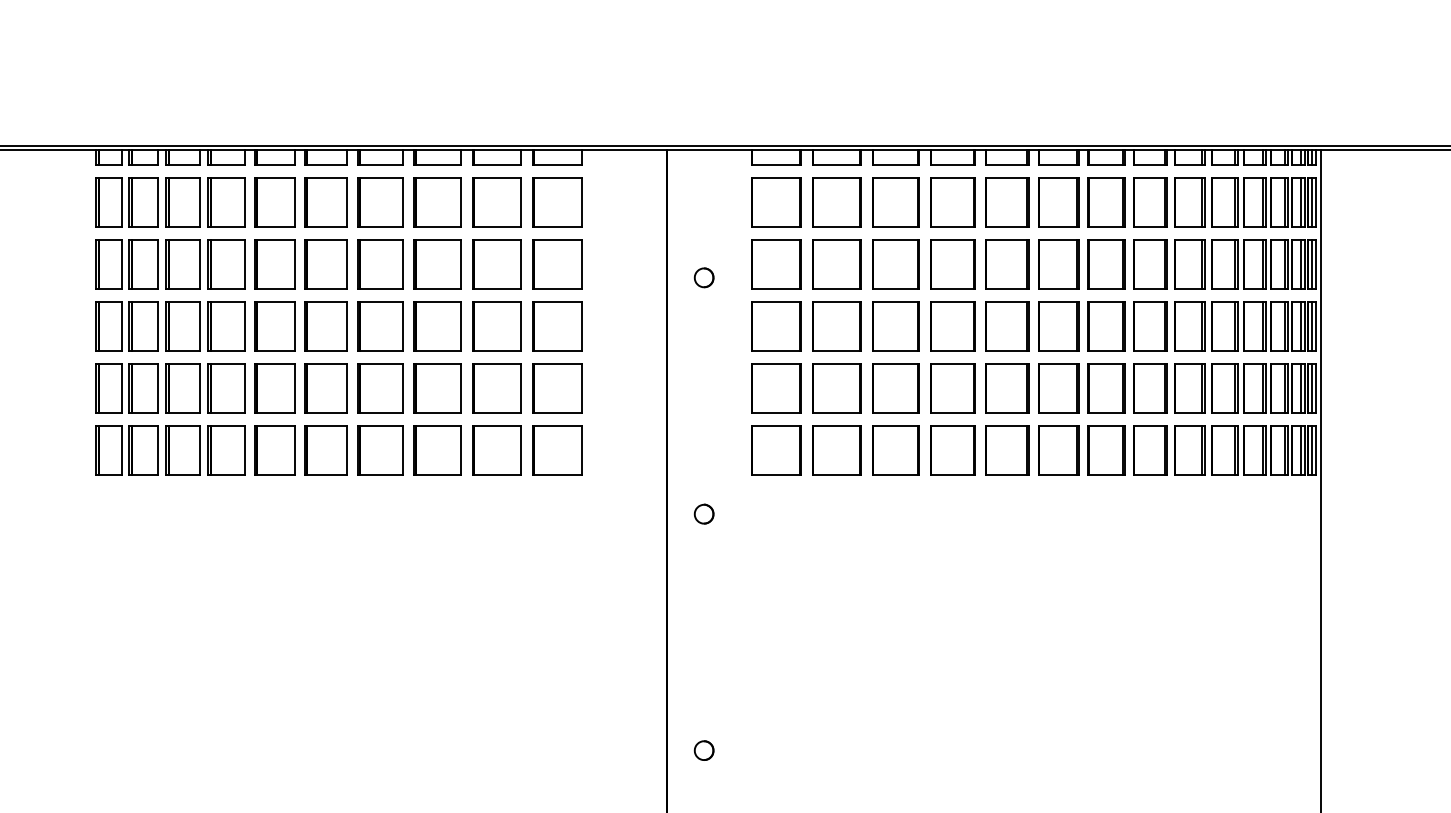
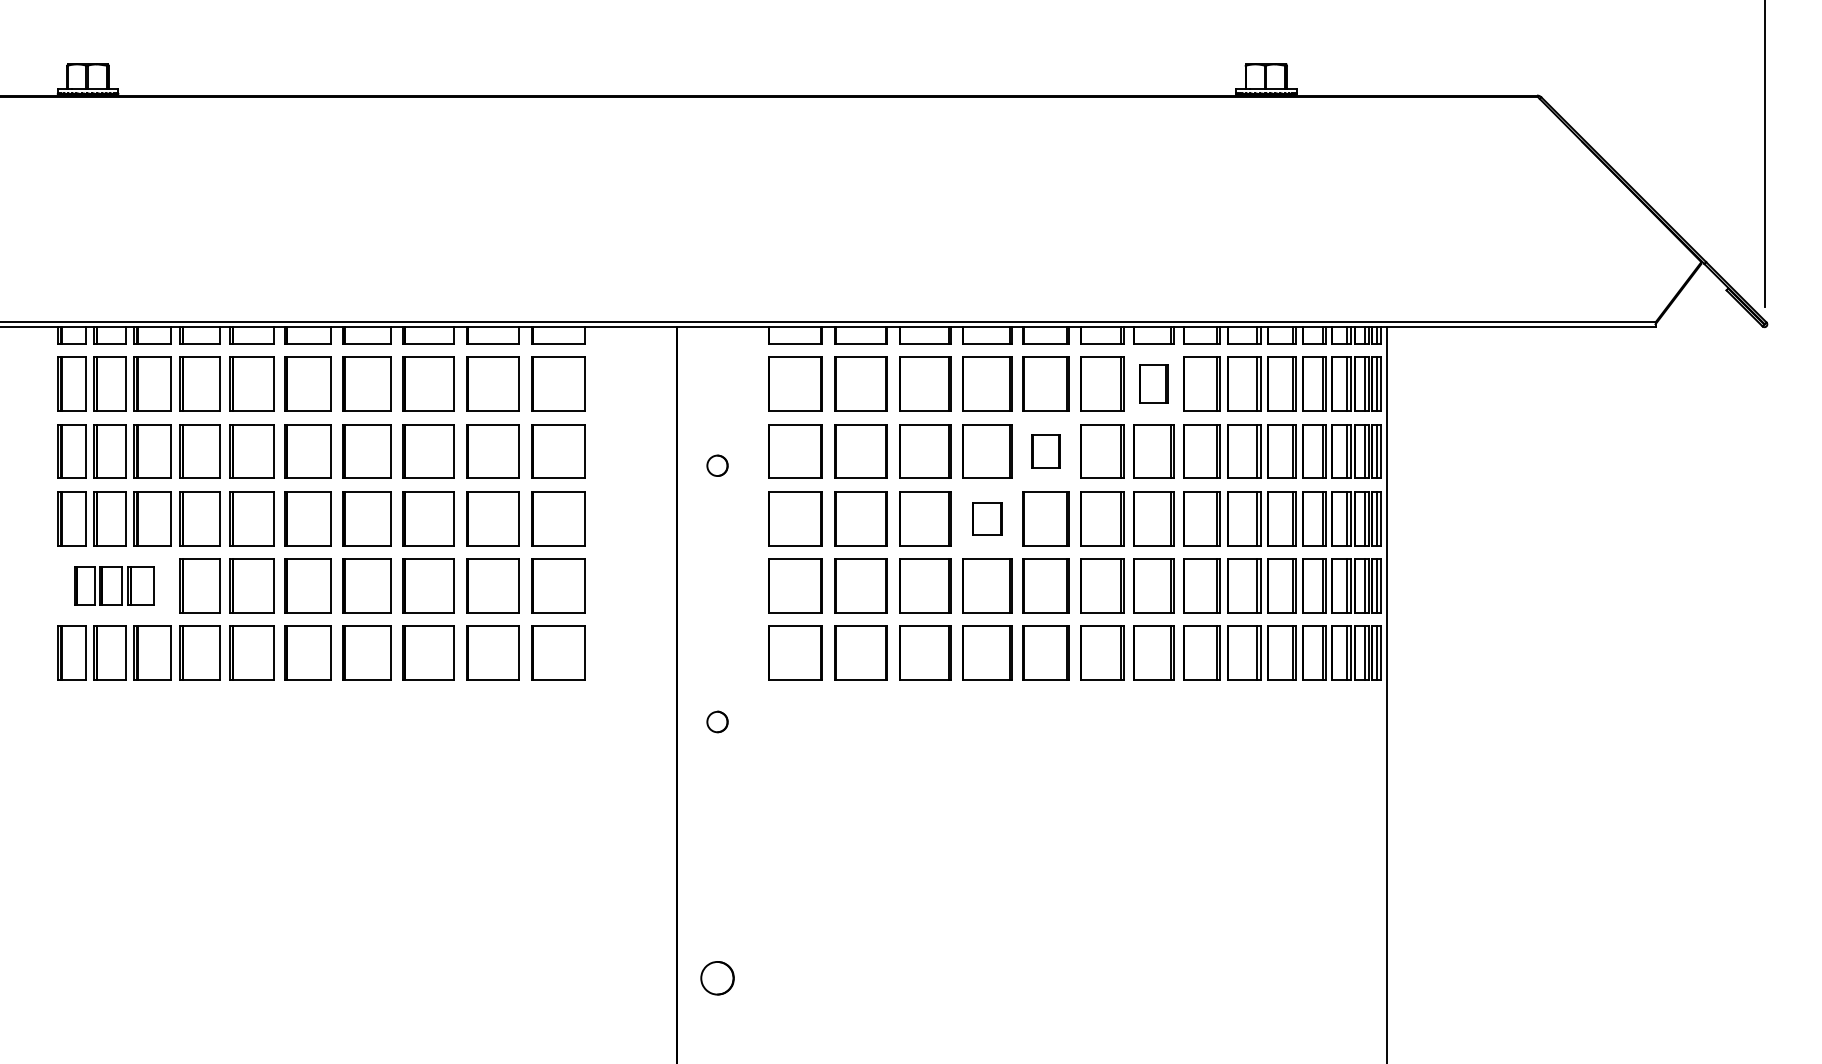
part: (1106, 201) -> (1153, 383), size x0.7
part: (1006, 264) -> (1045, 451), size x0.6
part: (953, 326) -> (987, 518), size x0.6
part: (147, 388) -> (114, 585), size x0.7
part: (704, 750) -> (717, 978), size x1.6

